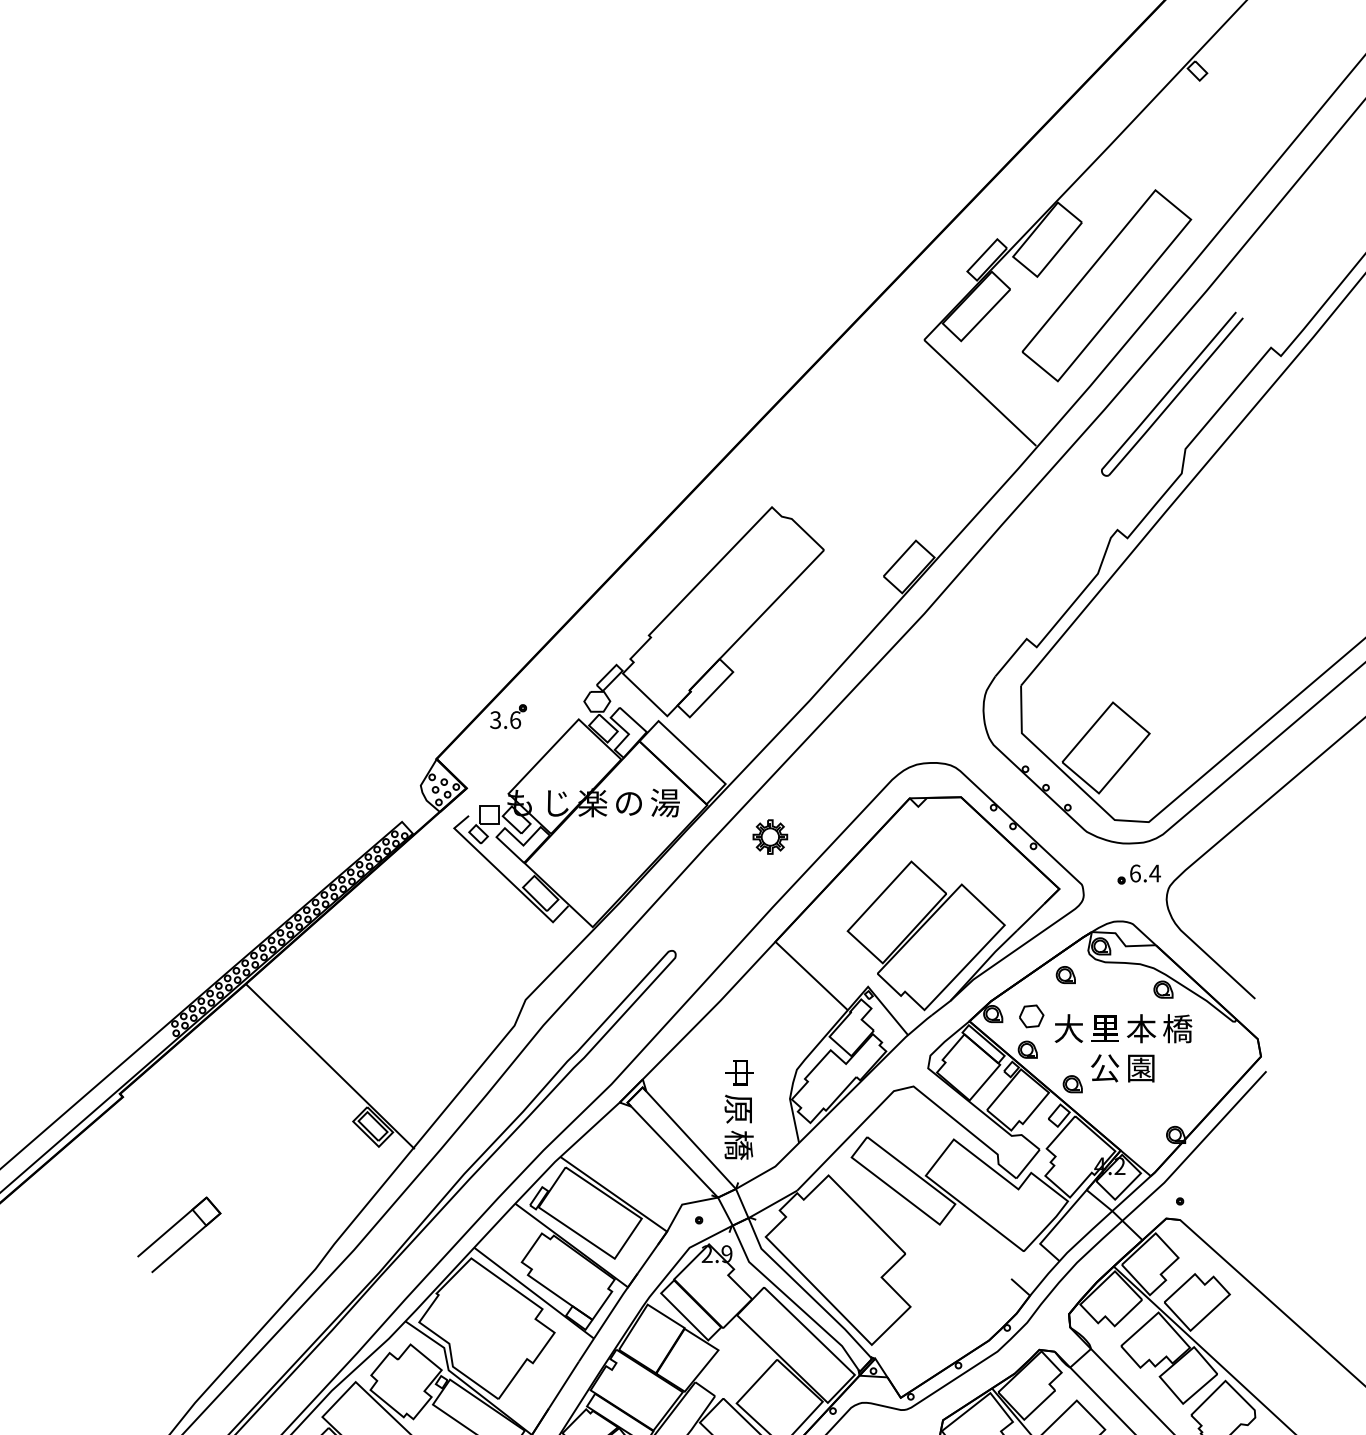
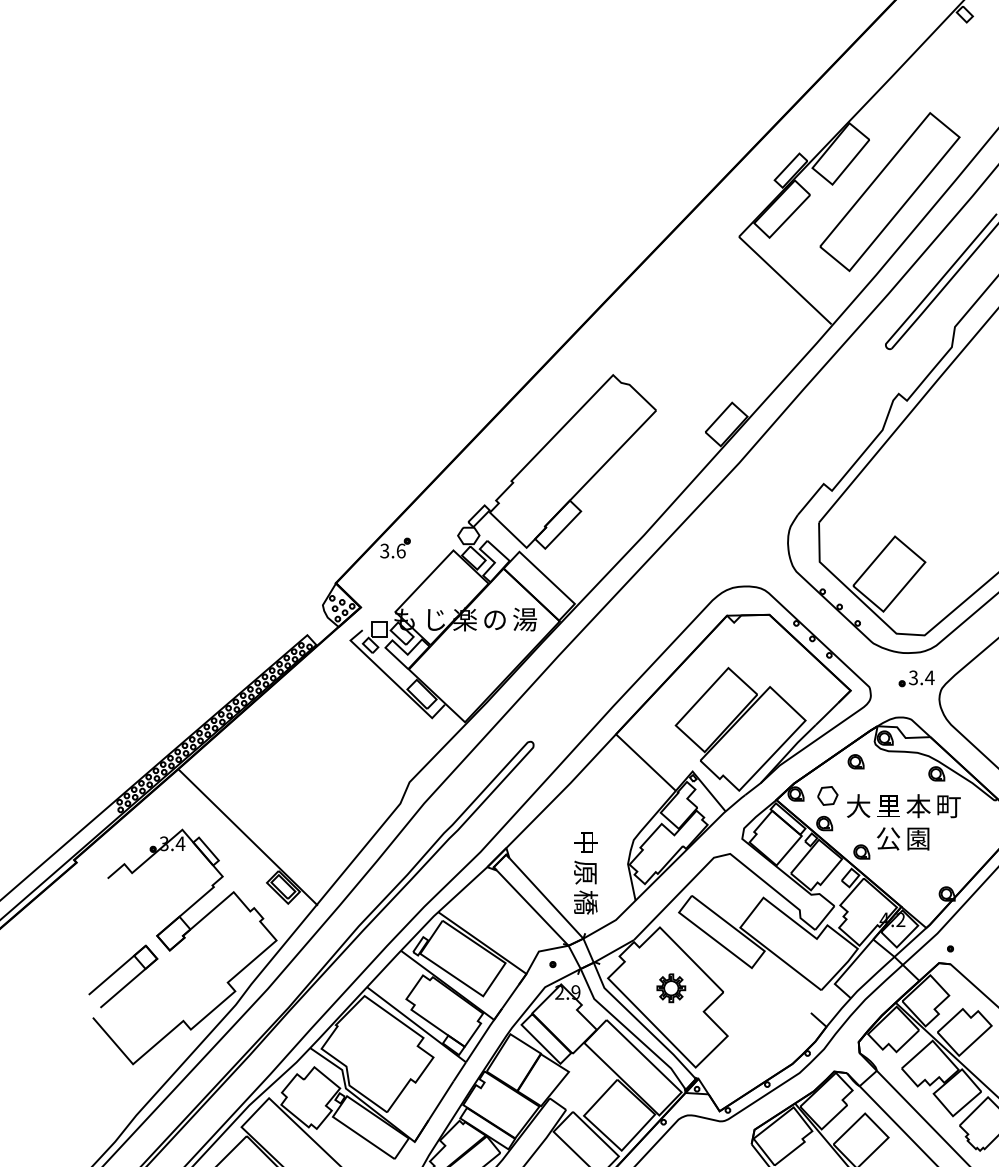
part: (770, 836) -> (671, 987), moved
text: (1134, 873) -> (912, 677), 6.4 -> 3.4
text: (1177, 1028) -> (948, 805), 橋 -> 町
part: (248, 1193) -> (180, 942), added

